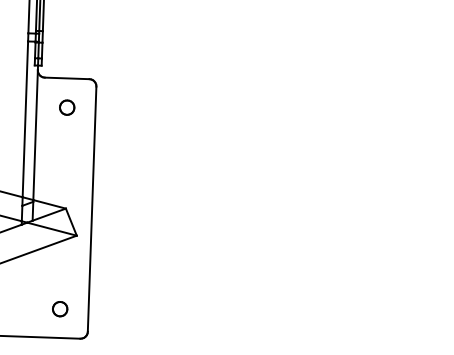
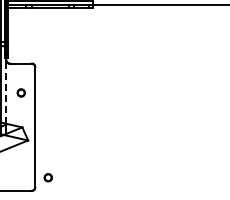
part: (65, 106) -> (20, 92), moved
line: (36, 134) -> (6, 91), solid -> dashed
part: (58, 308) -> (47, 177), moved

